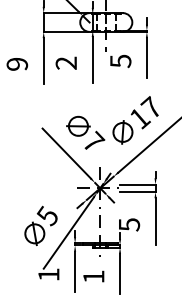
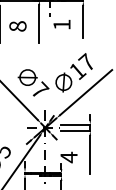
text: (120, 61) -> (61, 25), 5 -> 1
text: (66, 62) -> (18, 25), 2 -> 8
text: (129, 224) -> (69, 157), 5 -> 4

